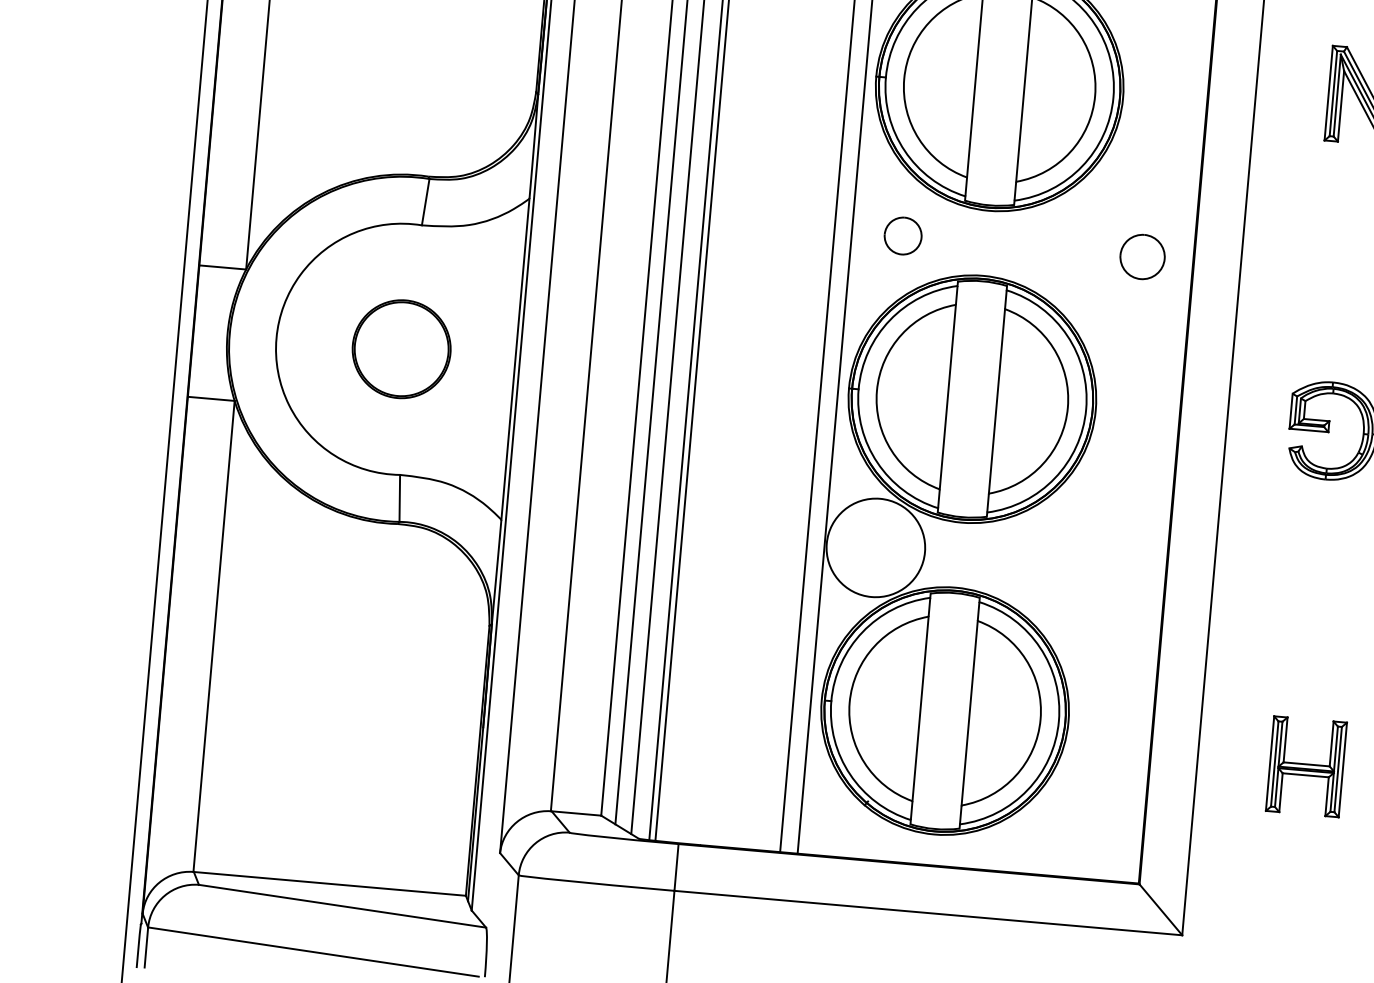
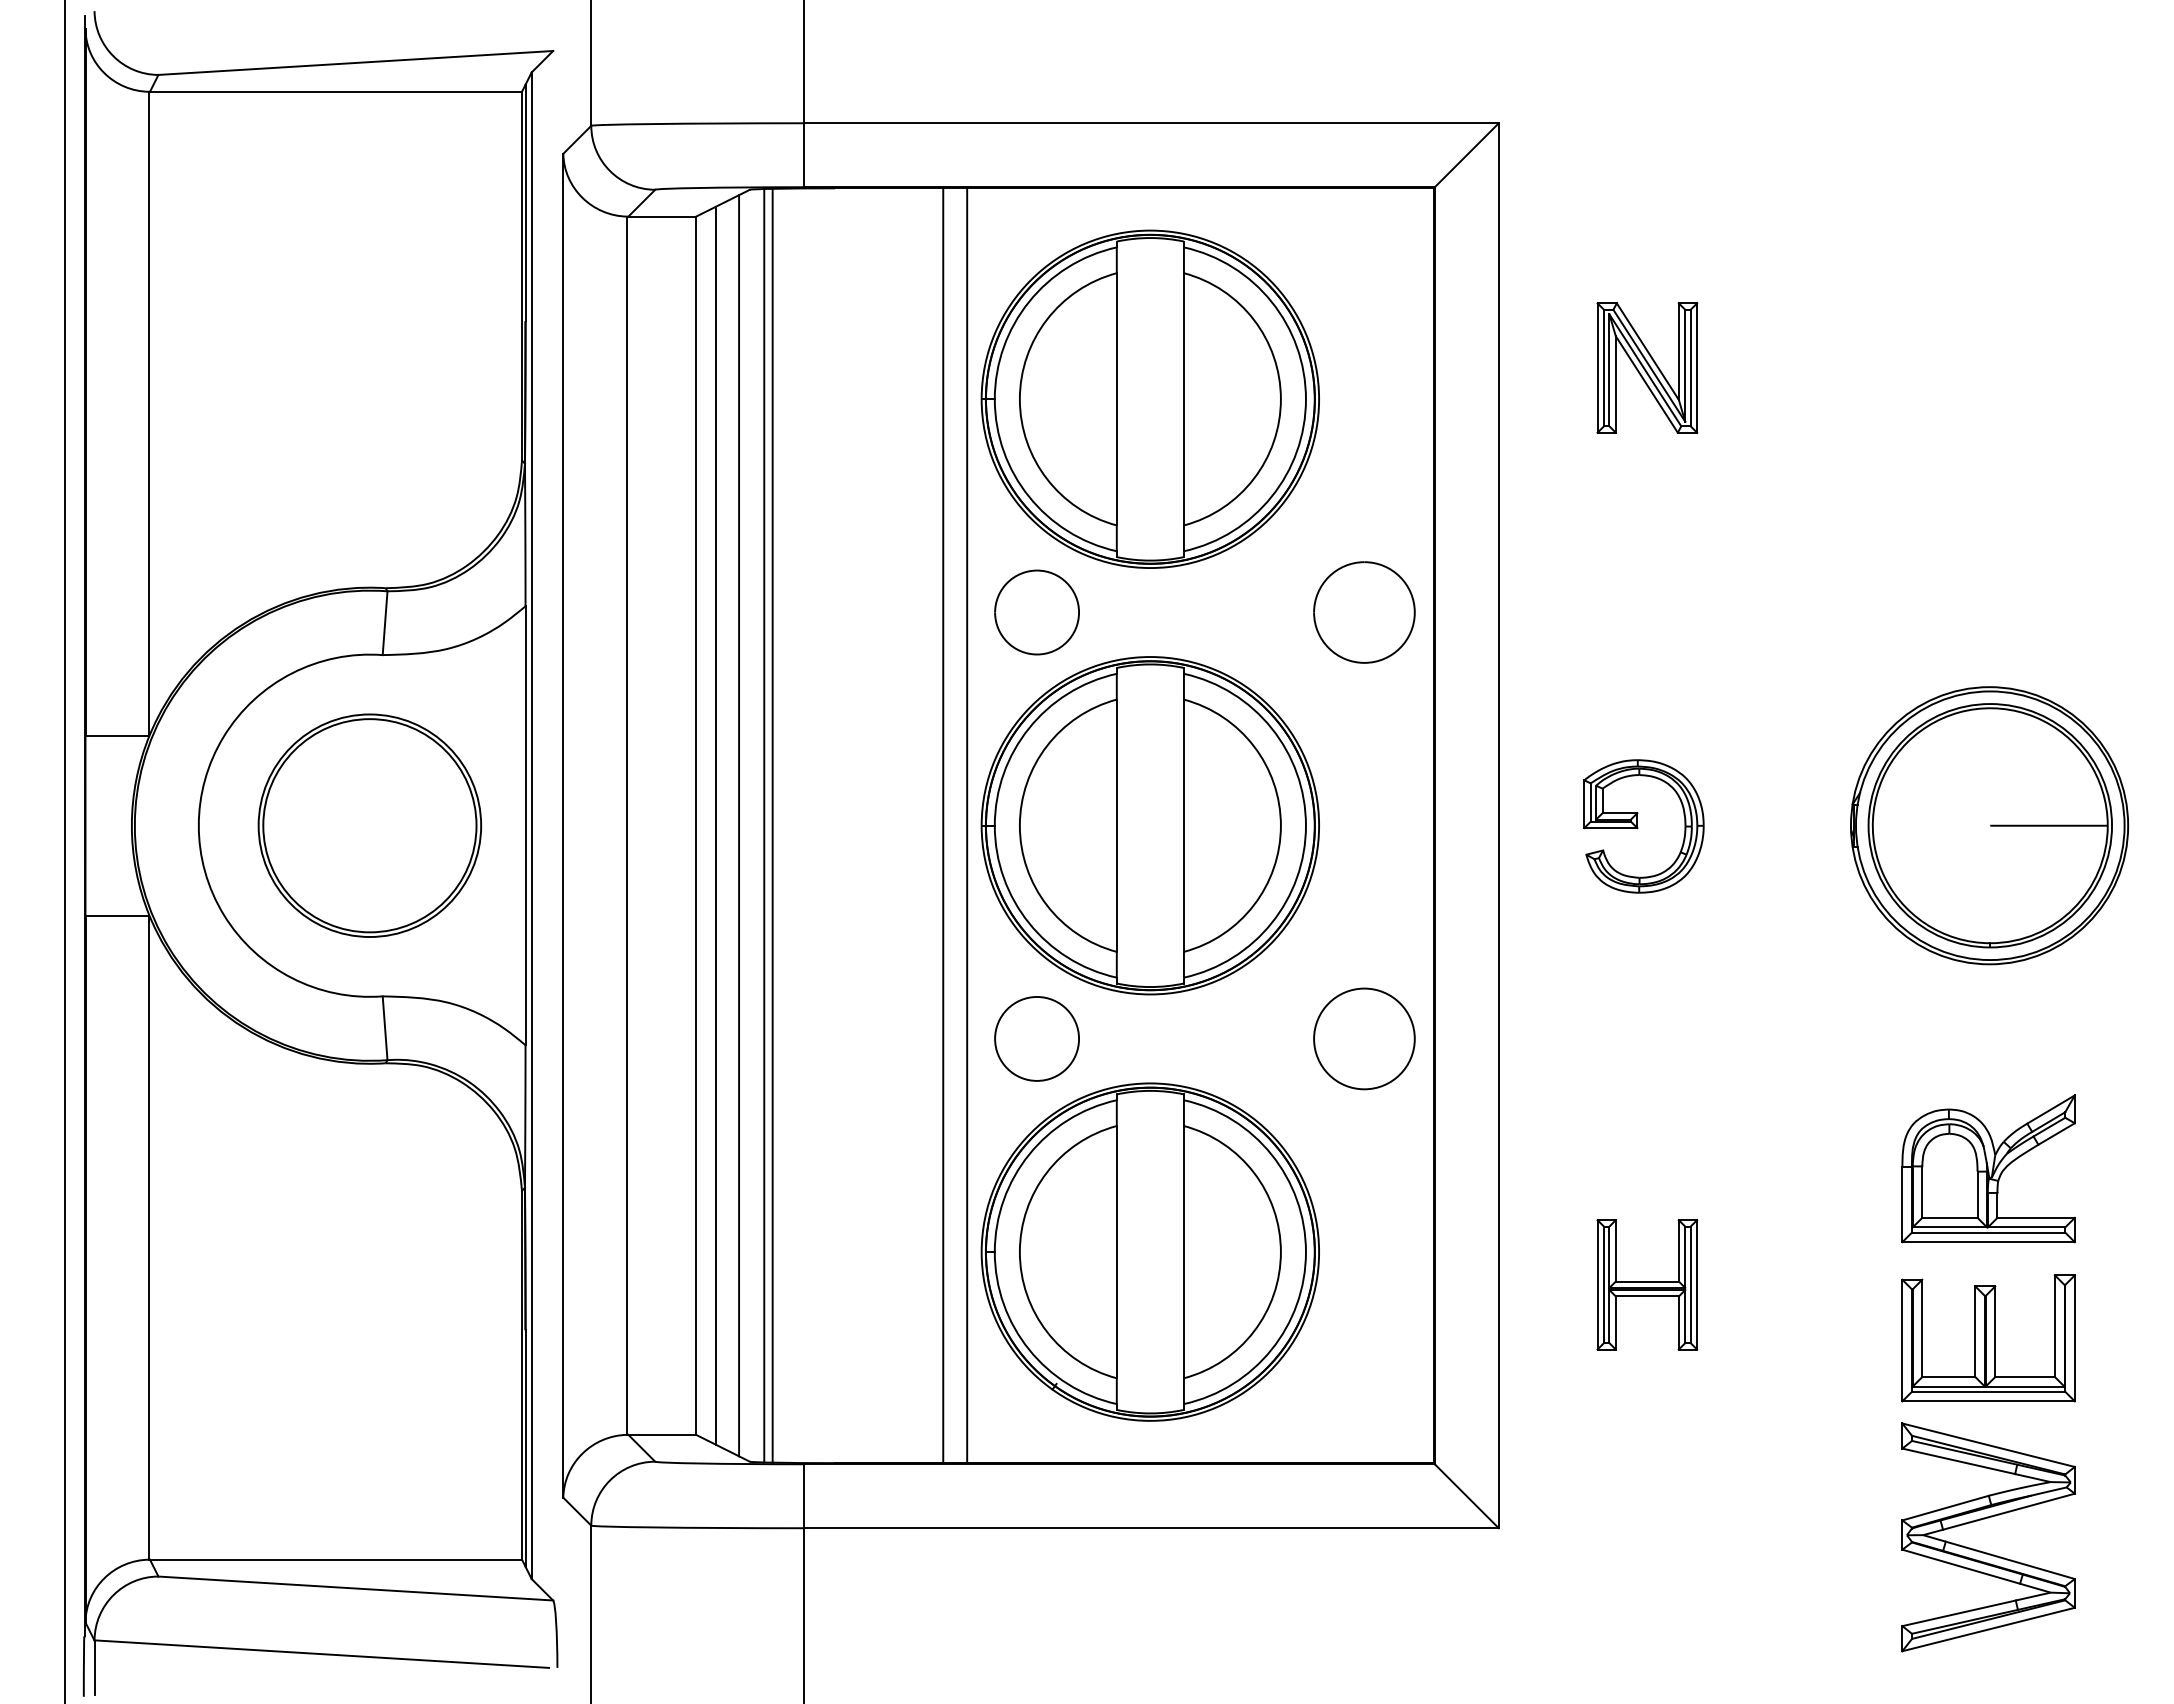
part: (902, 236) -> (1036, 612), size x1.67
part: (1142, 257) -> (1364, 612), size x1.67
part: (401, 349) -> (369, 825), size x1.67
circle: (876, 547) -> (1037, 1038), size x0.62
circle: (1115, 568) -> (1364, 1038), added

